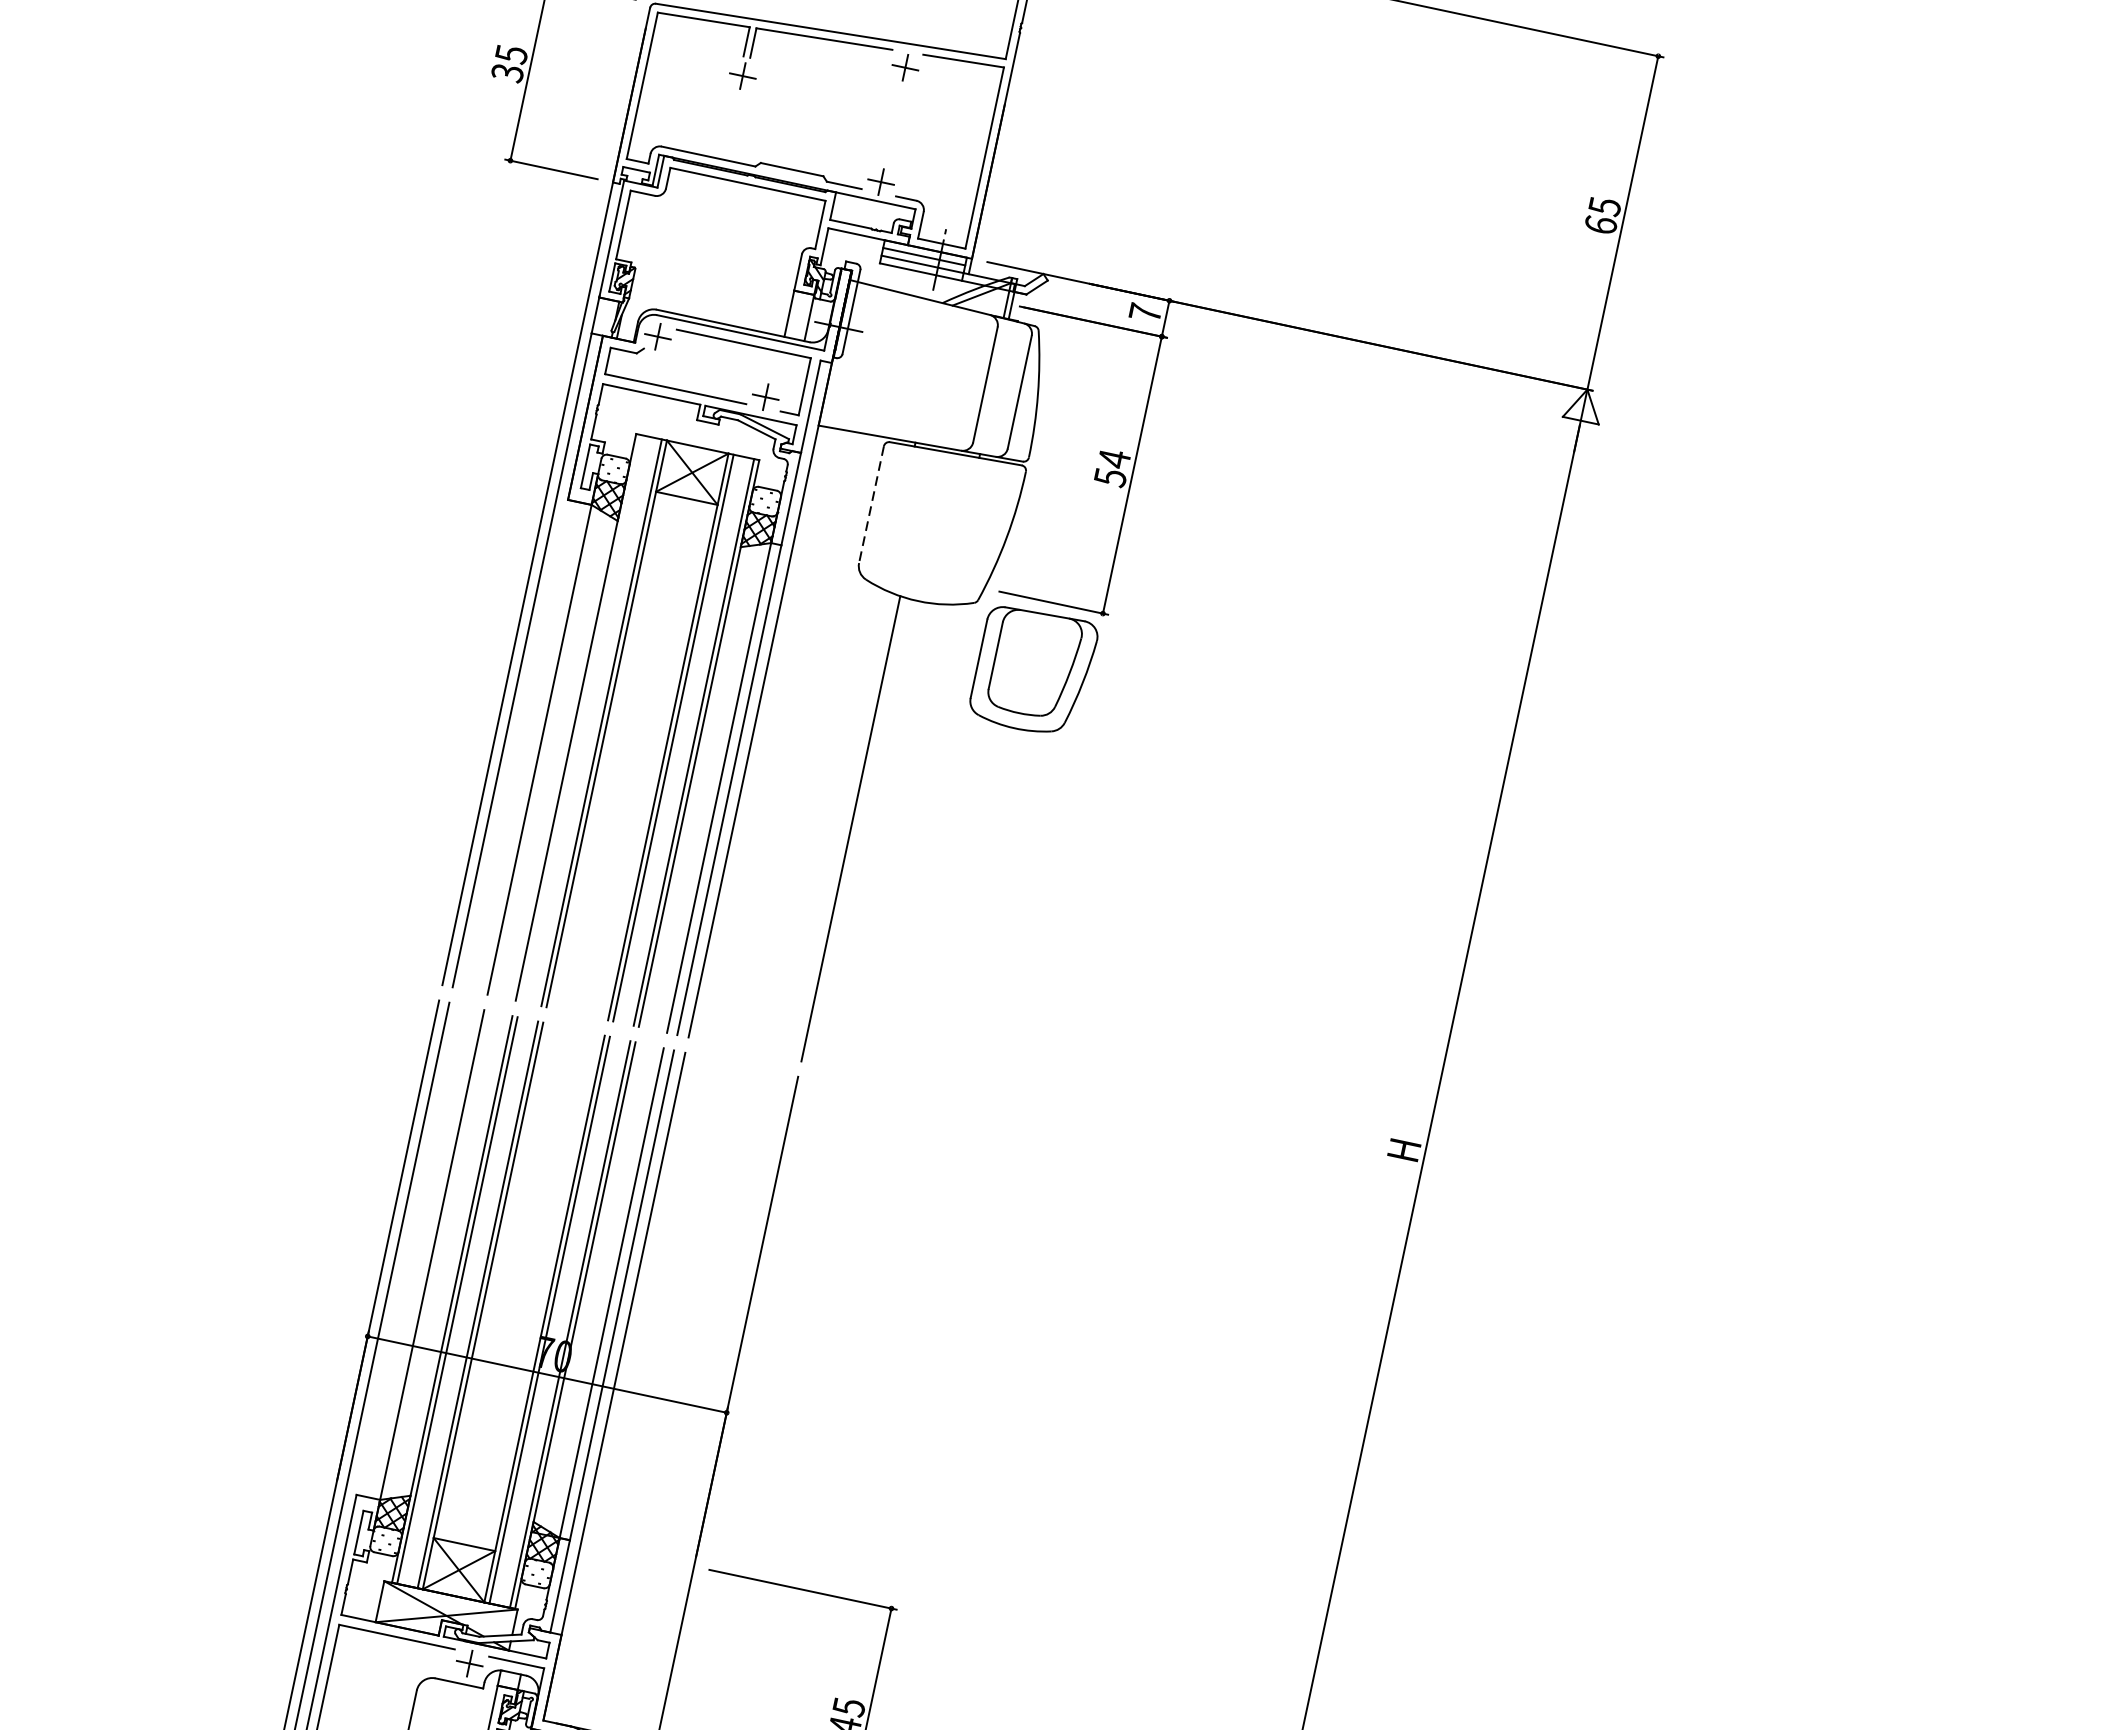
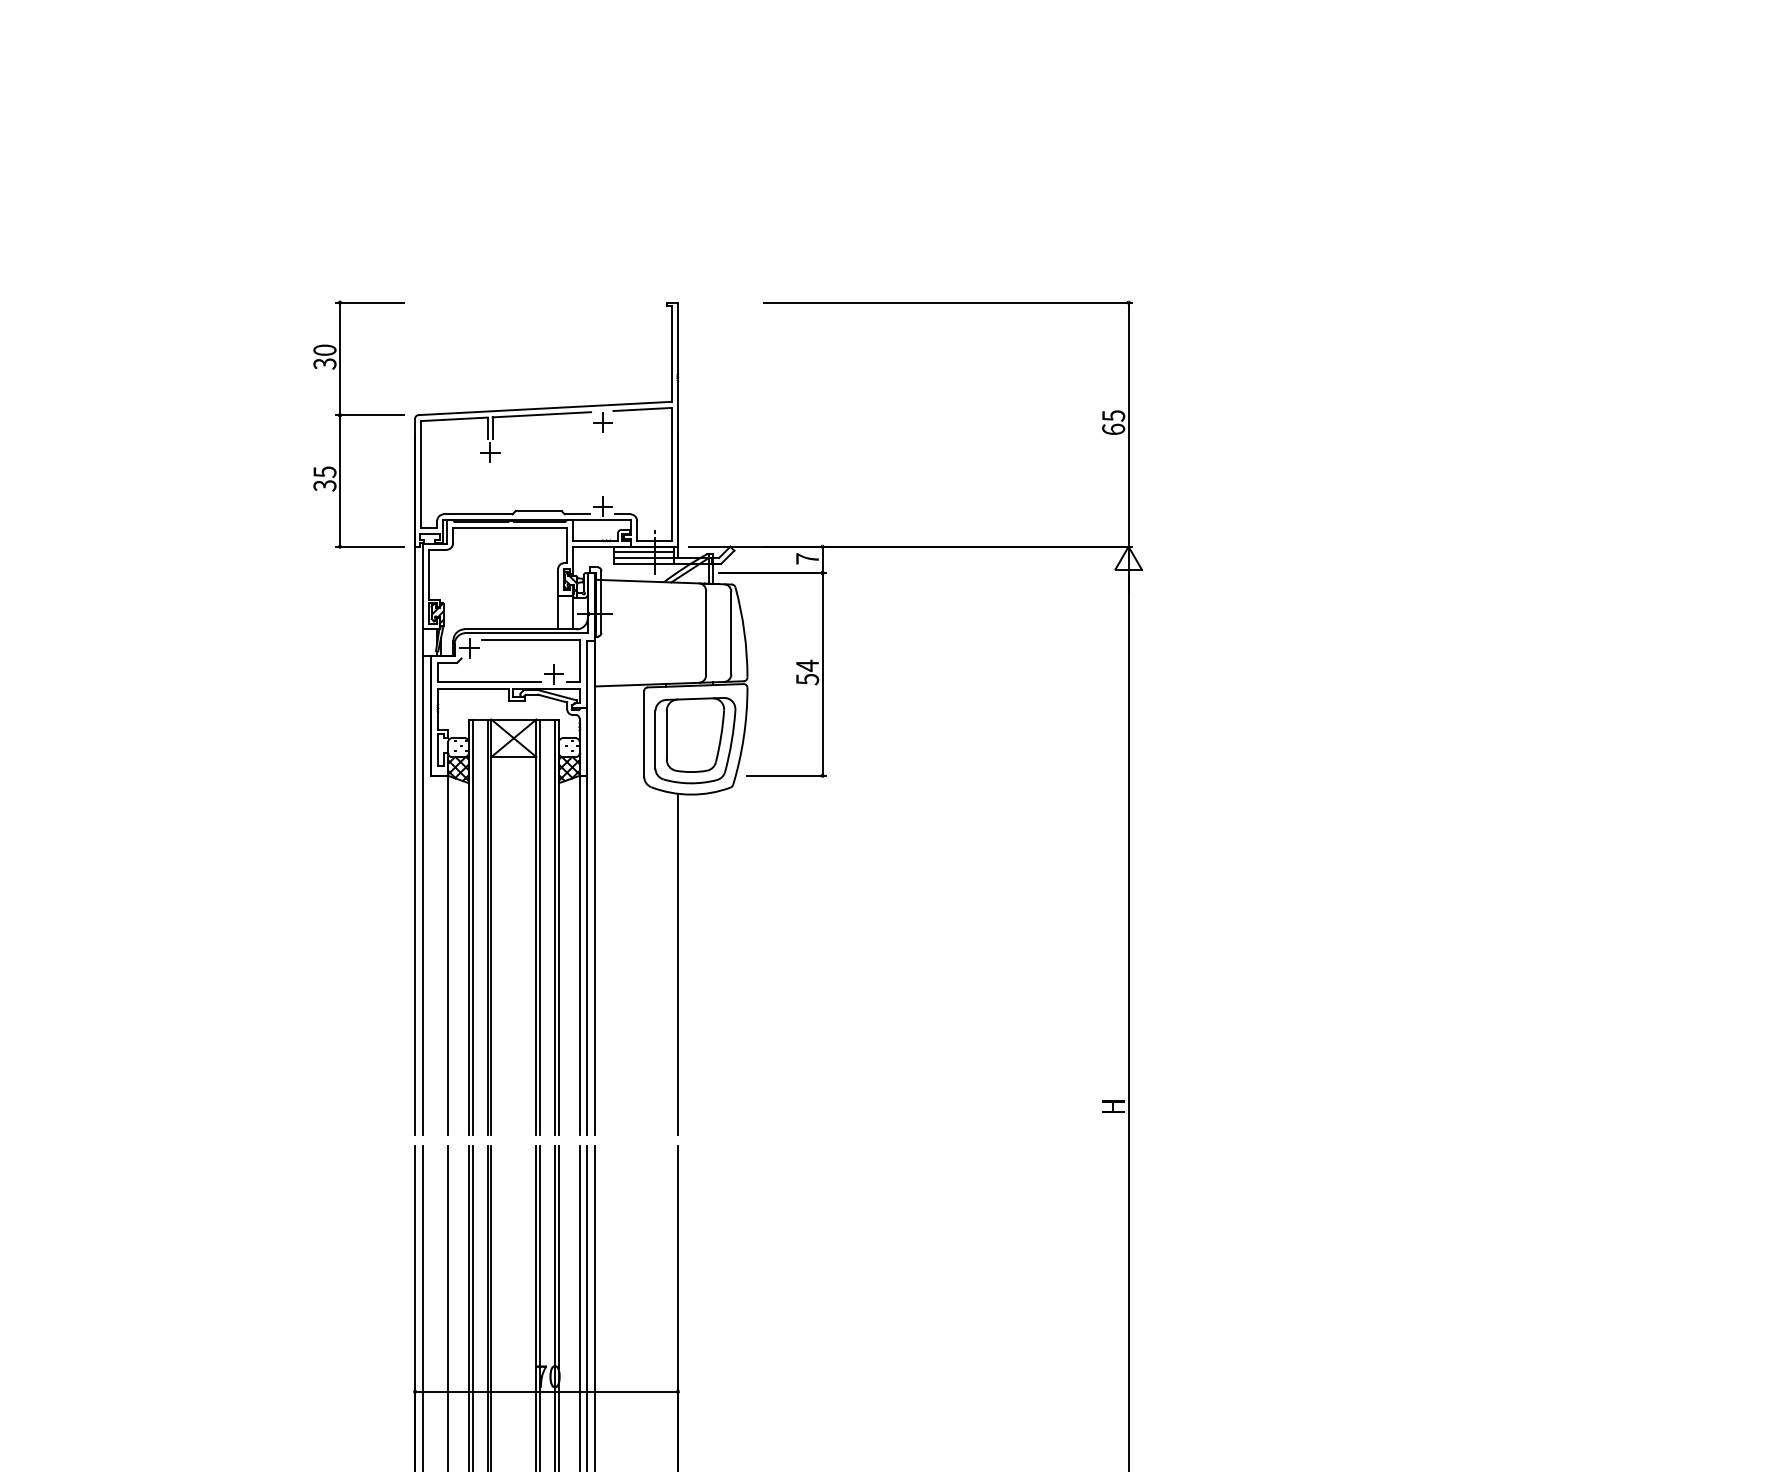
line: (872, 504) -> (644, 733), dashed -> solid
part: (1033, 671) -> (695, 740), moved
line: (581, 717) -> (472, 926), added

